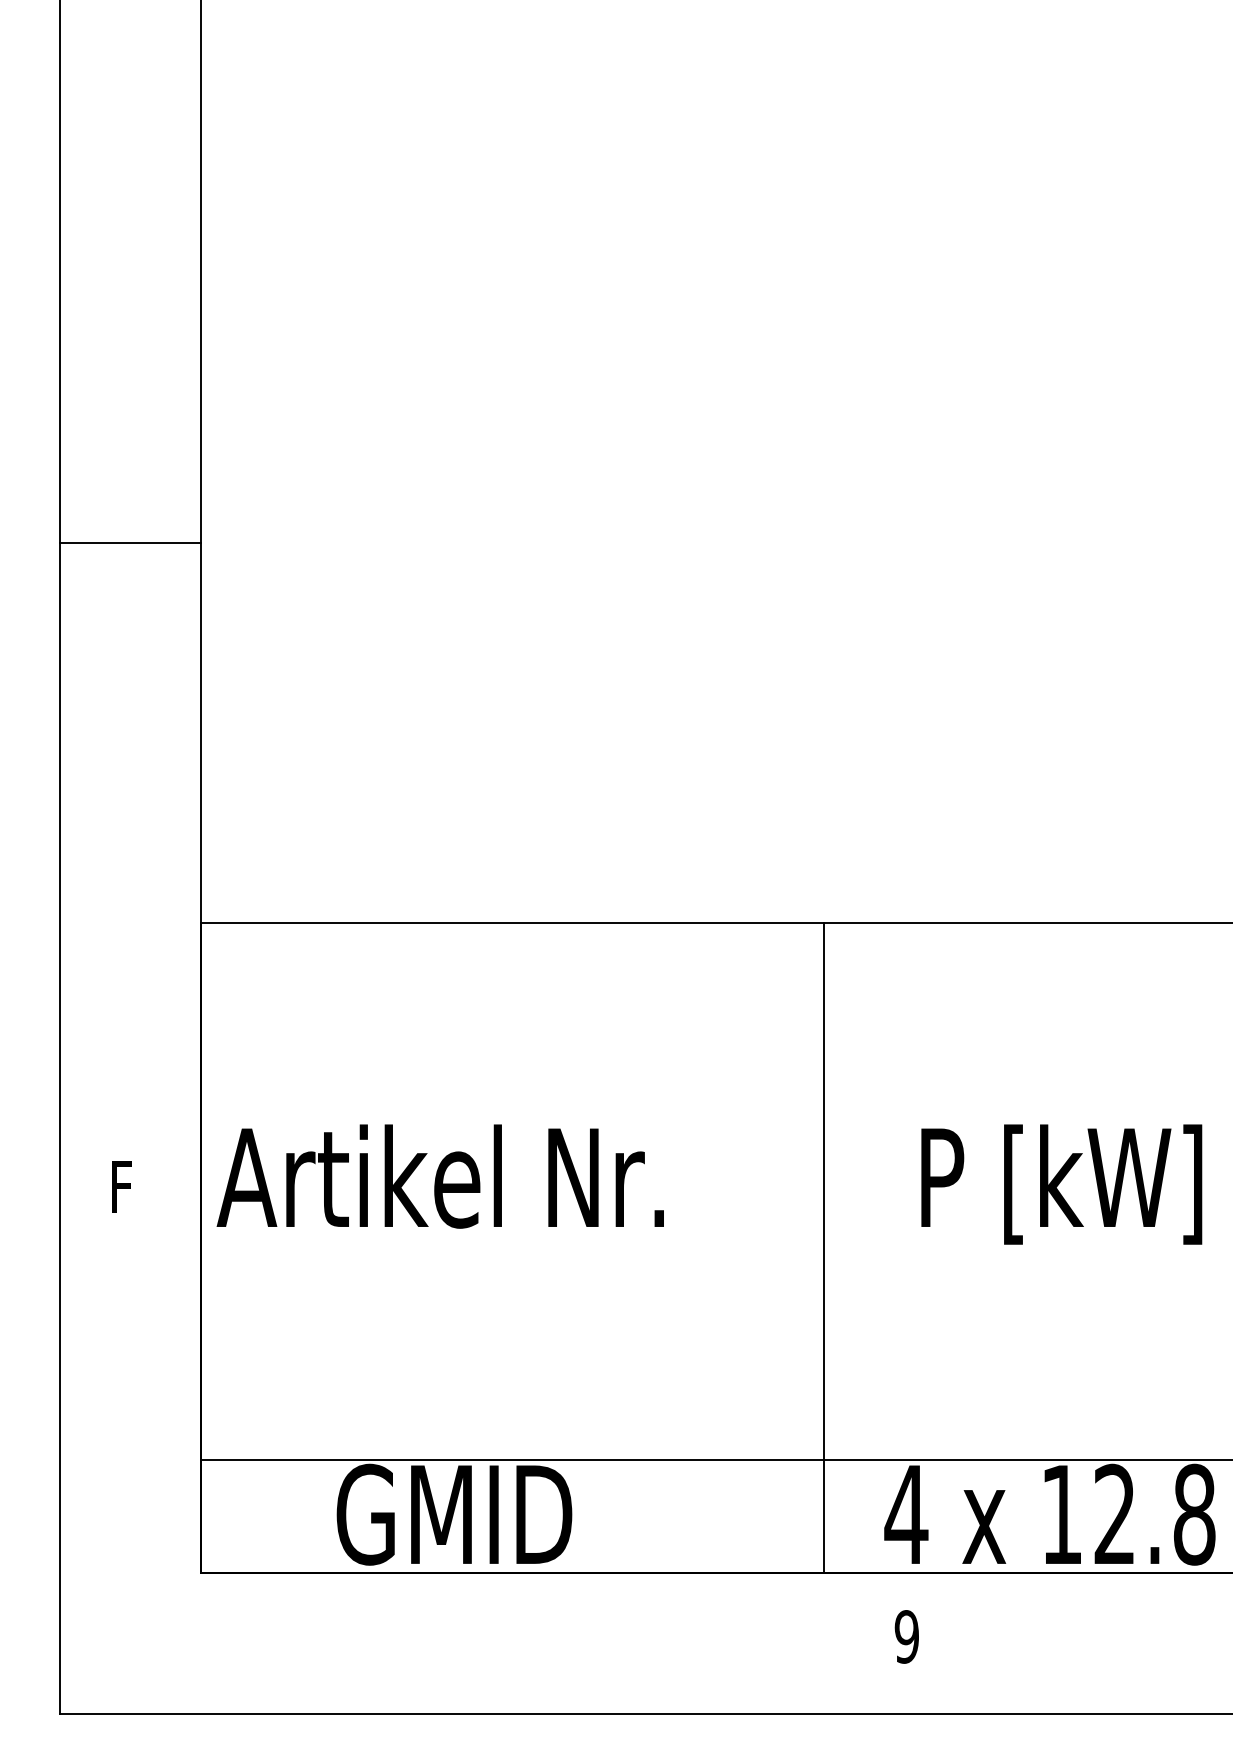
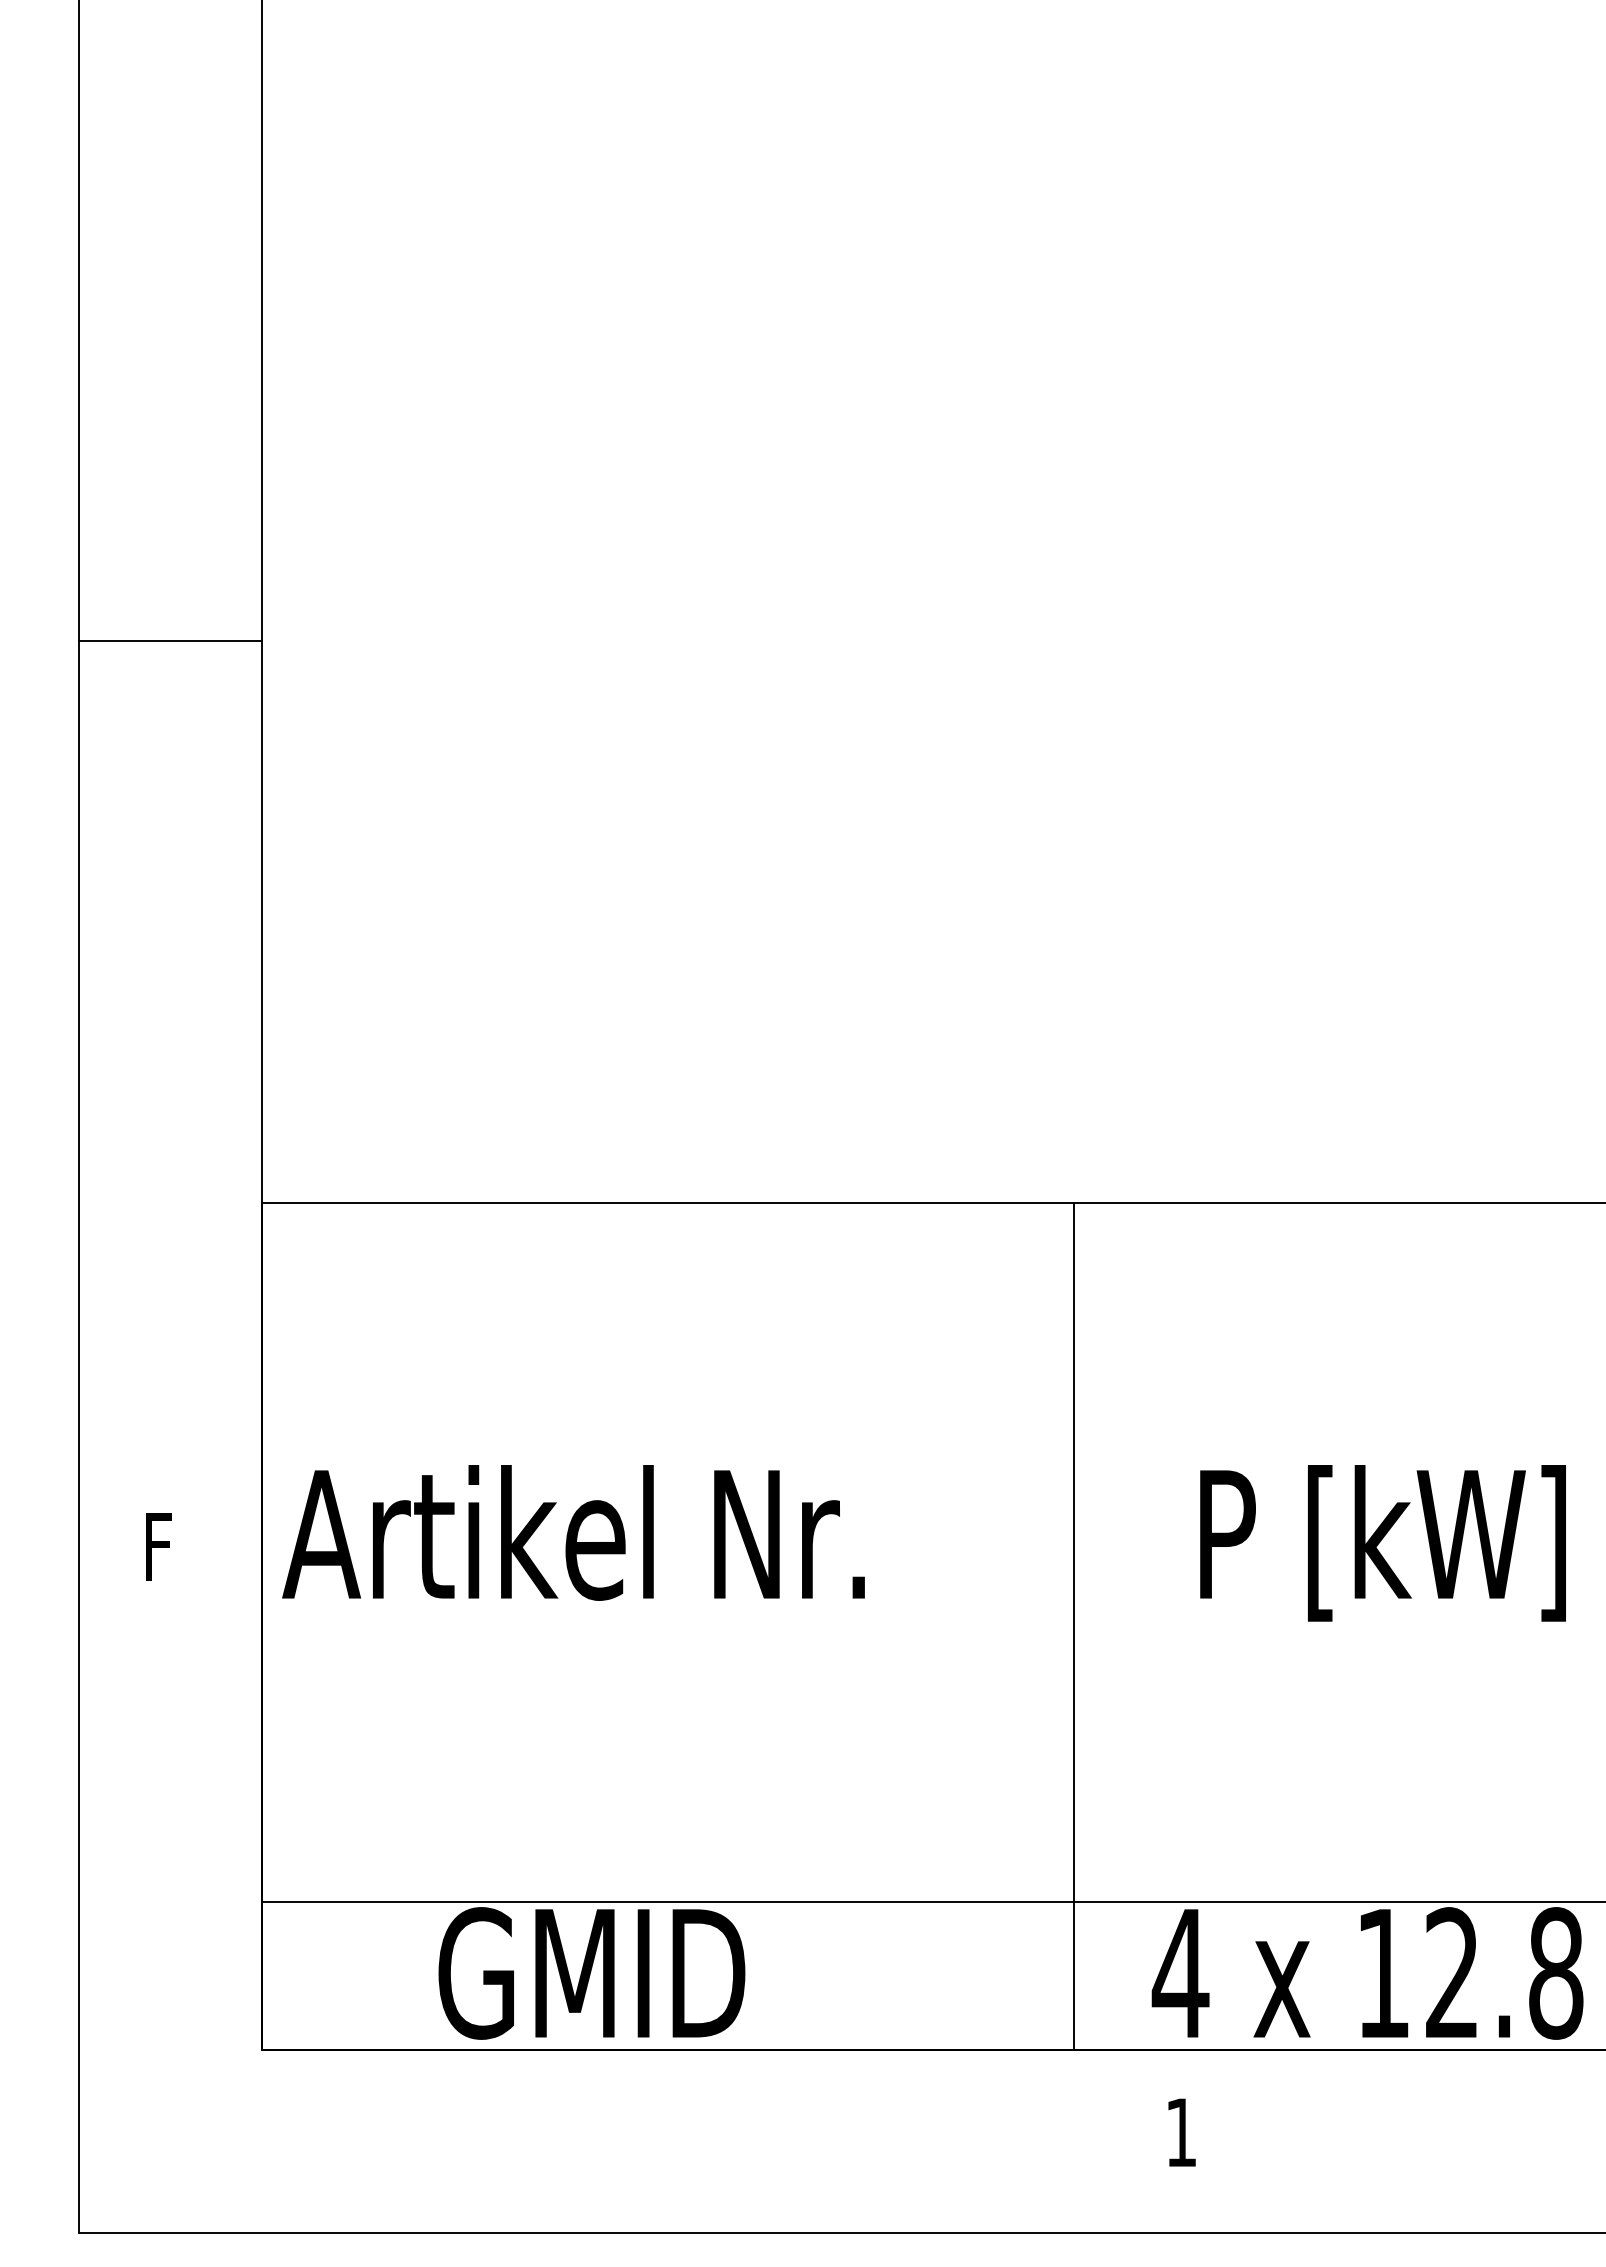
line: (130, 543) -> (169, 640), moved
text: (907, 1636) -> (1181, 2132), 9 -> 1

